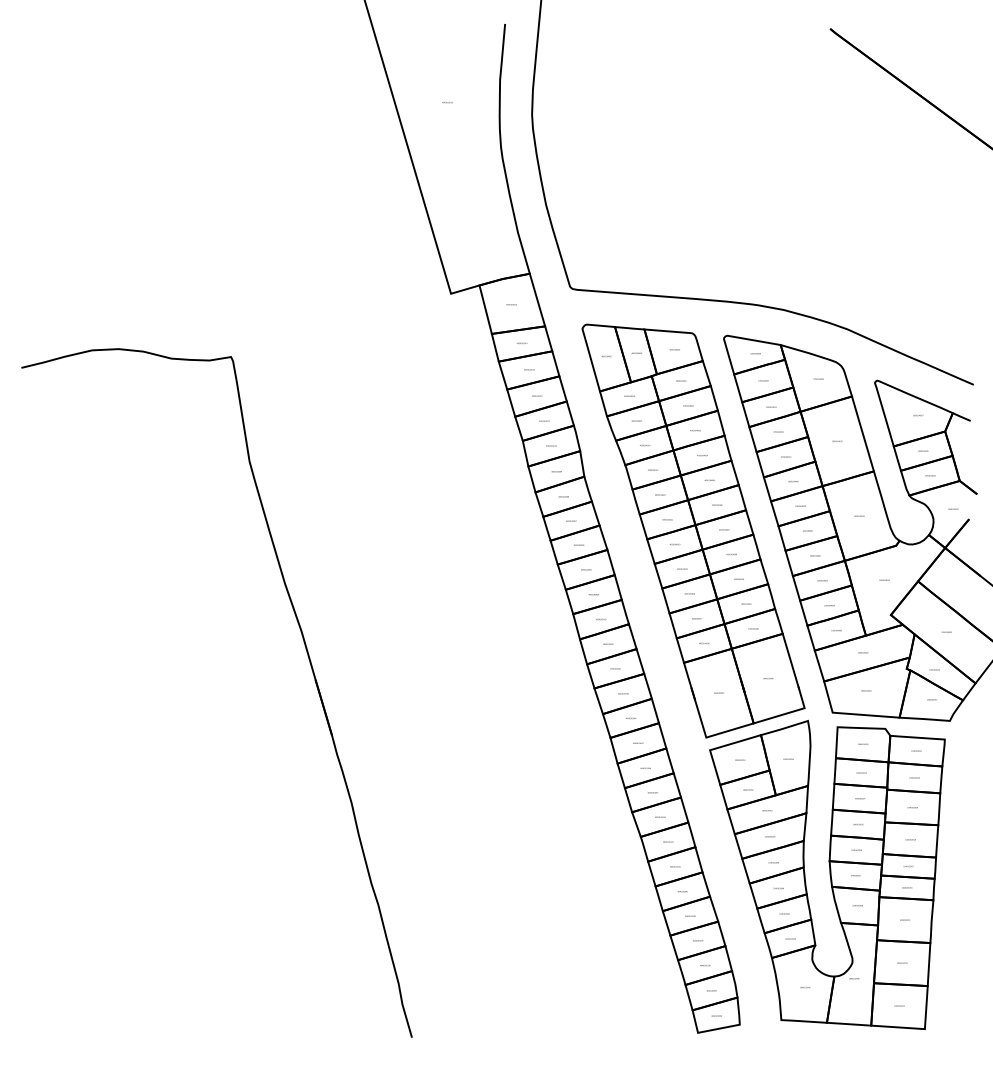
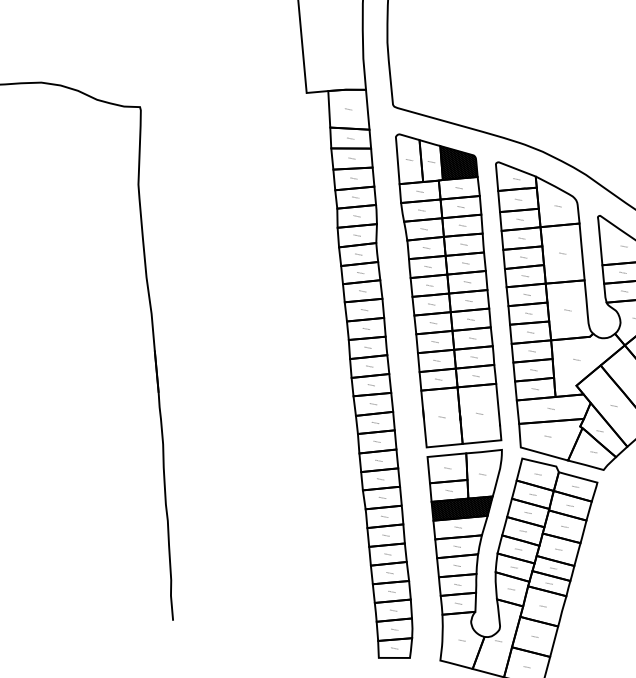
hatch: (673, 351) -> (457, 165), added
hatch: (767, 809) -> (460, 507), added

